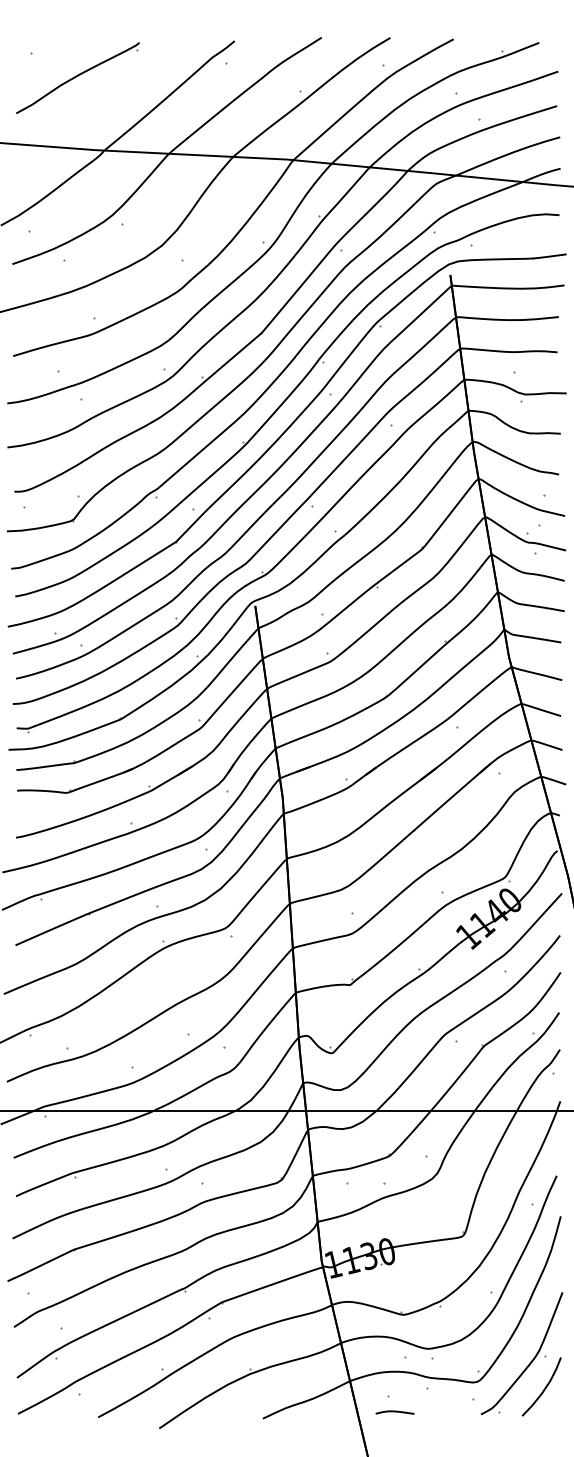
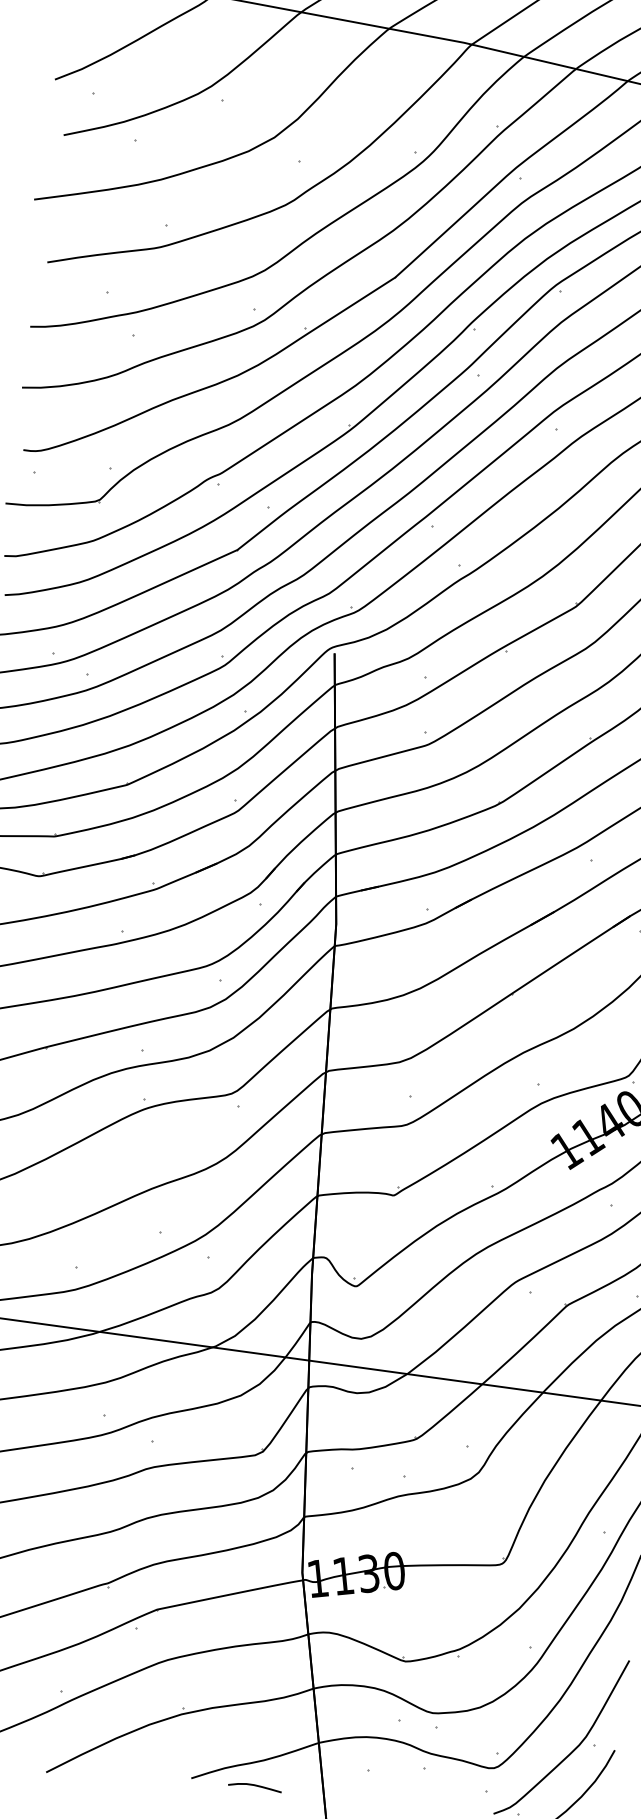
curve: (394, 1412) -> (254, 1786), moved

